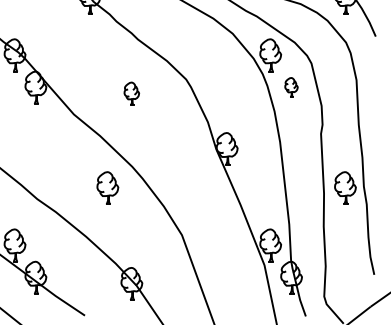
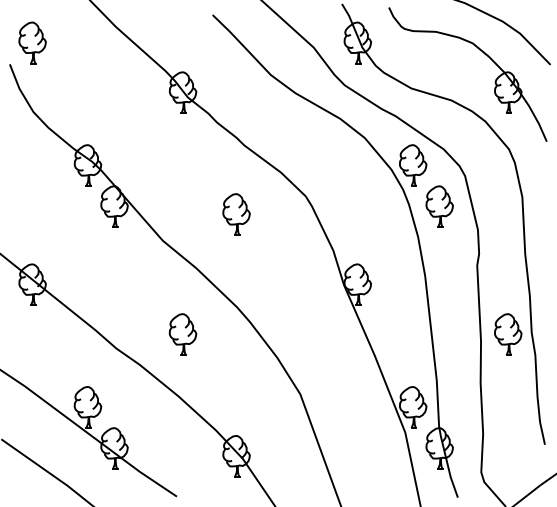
part: (291, 87) -> (439, 206), size x1.67
part: (131, 93) -> (236, 214), size x1.43
part: (107, 188) -> (182, 334), moved

